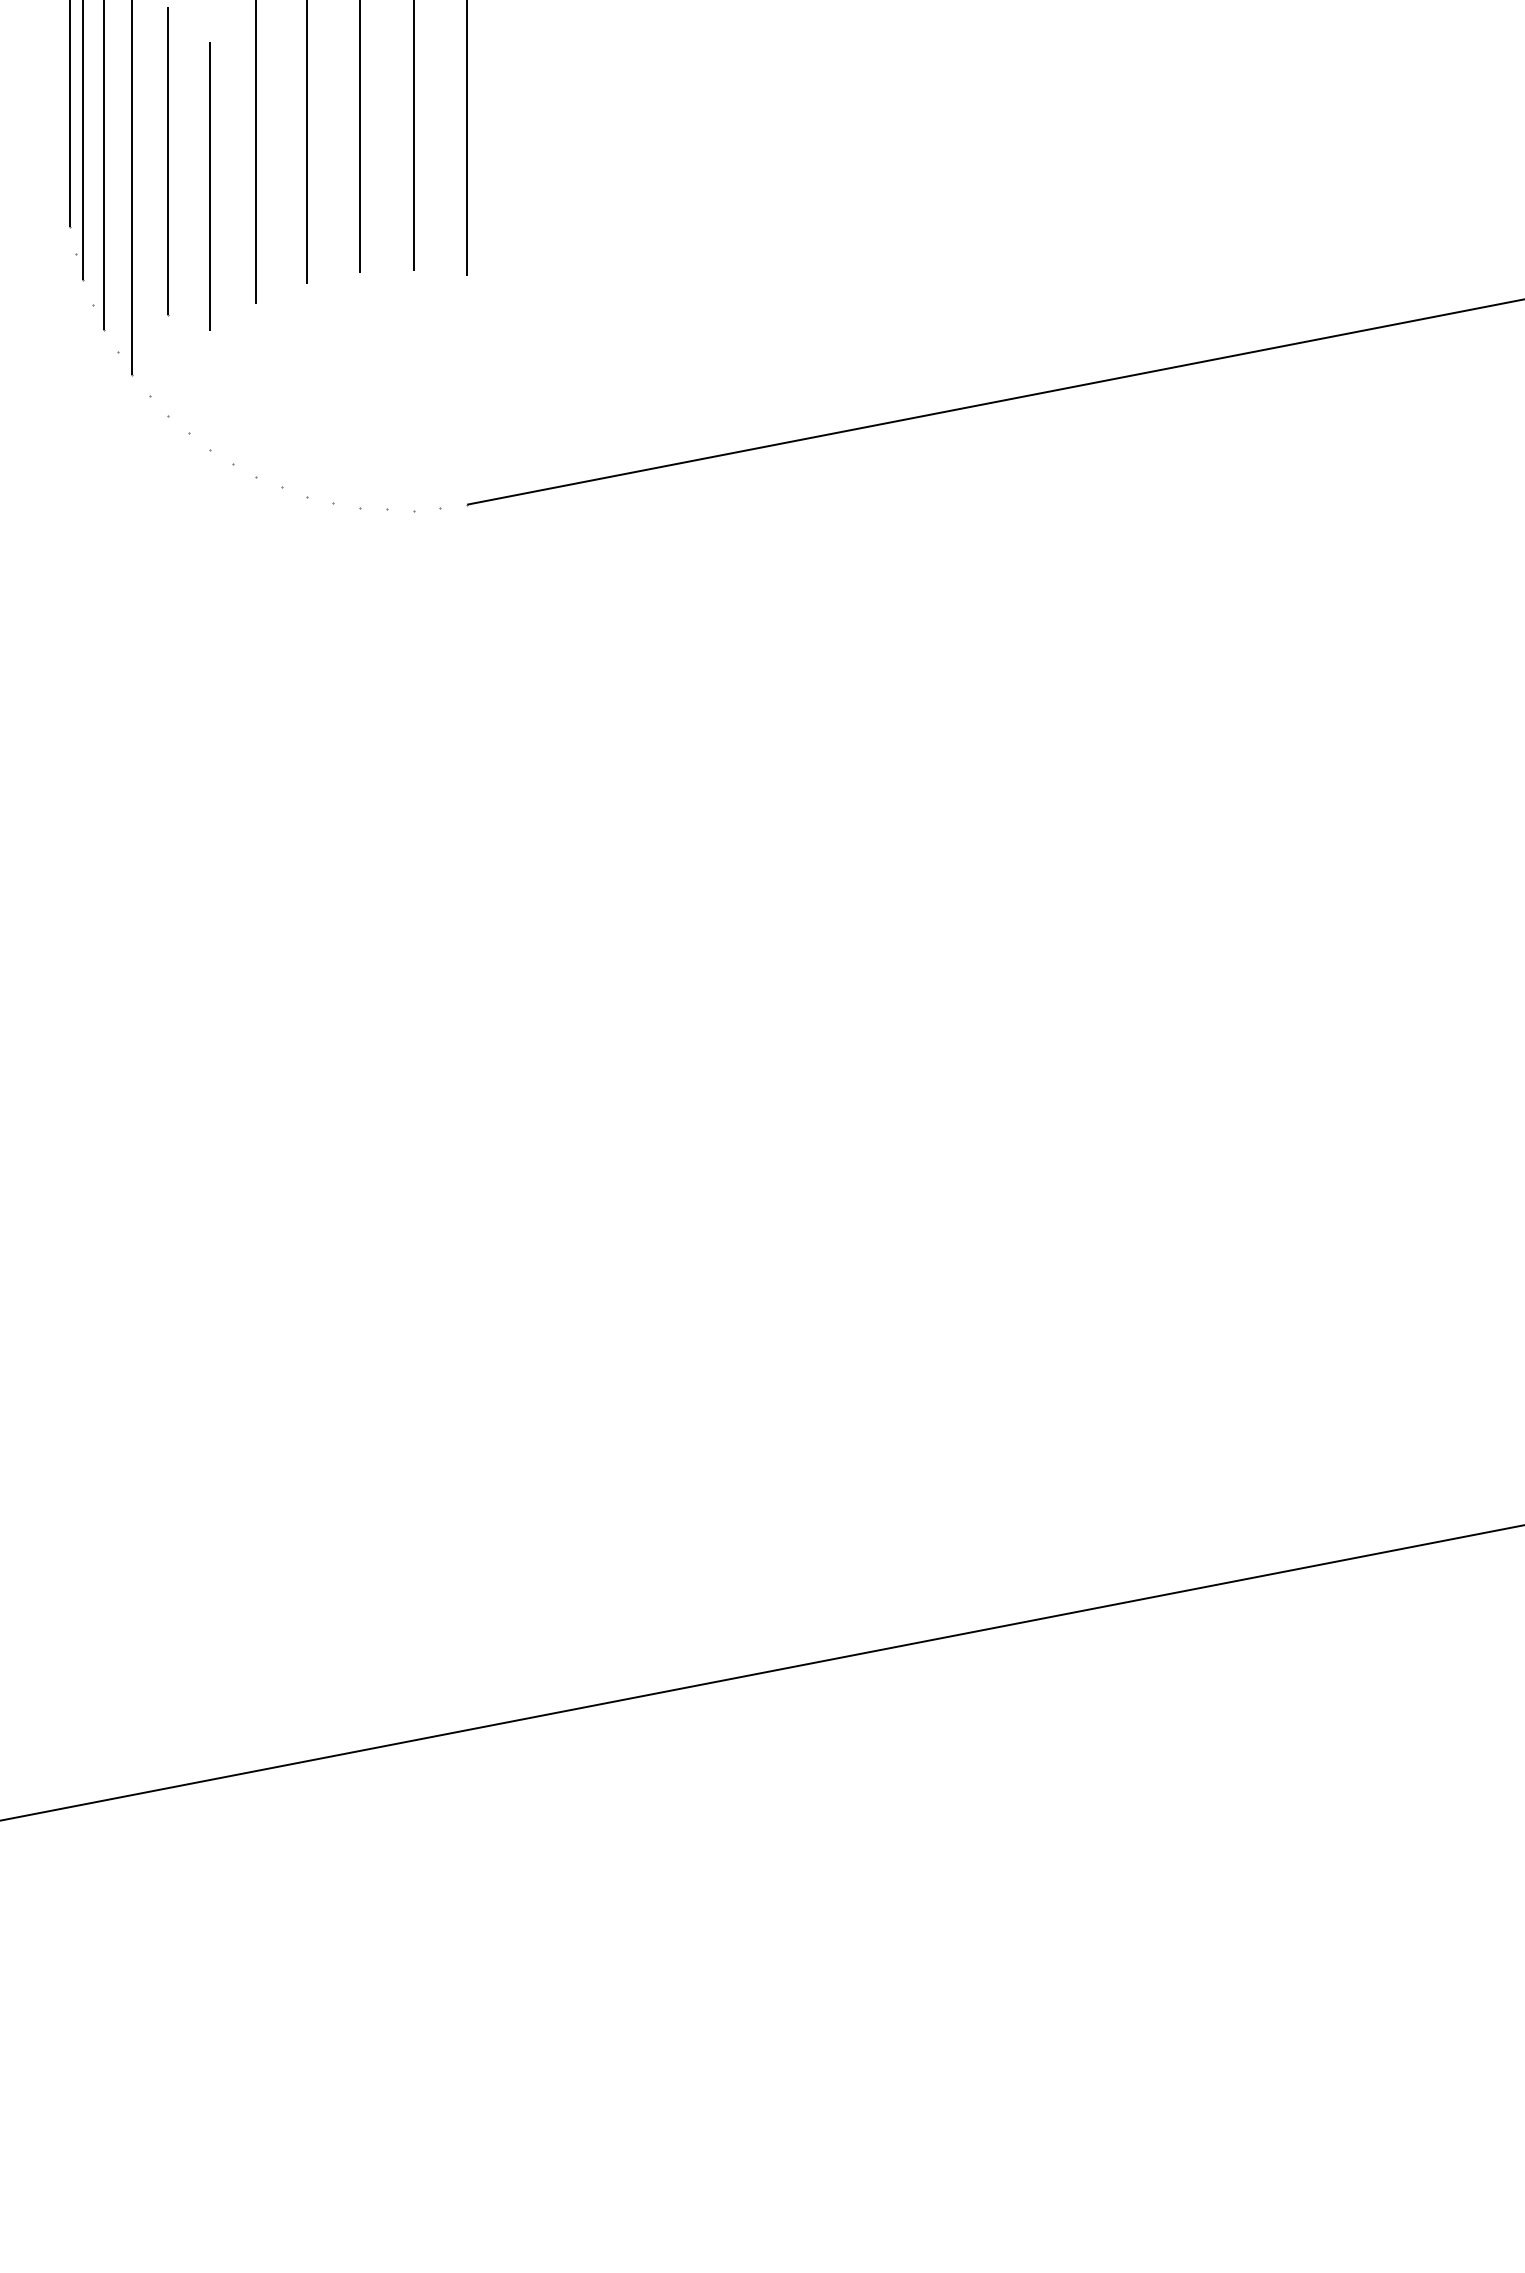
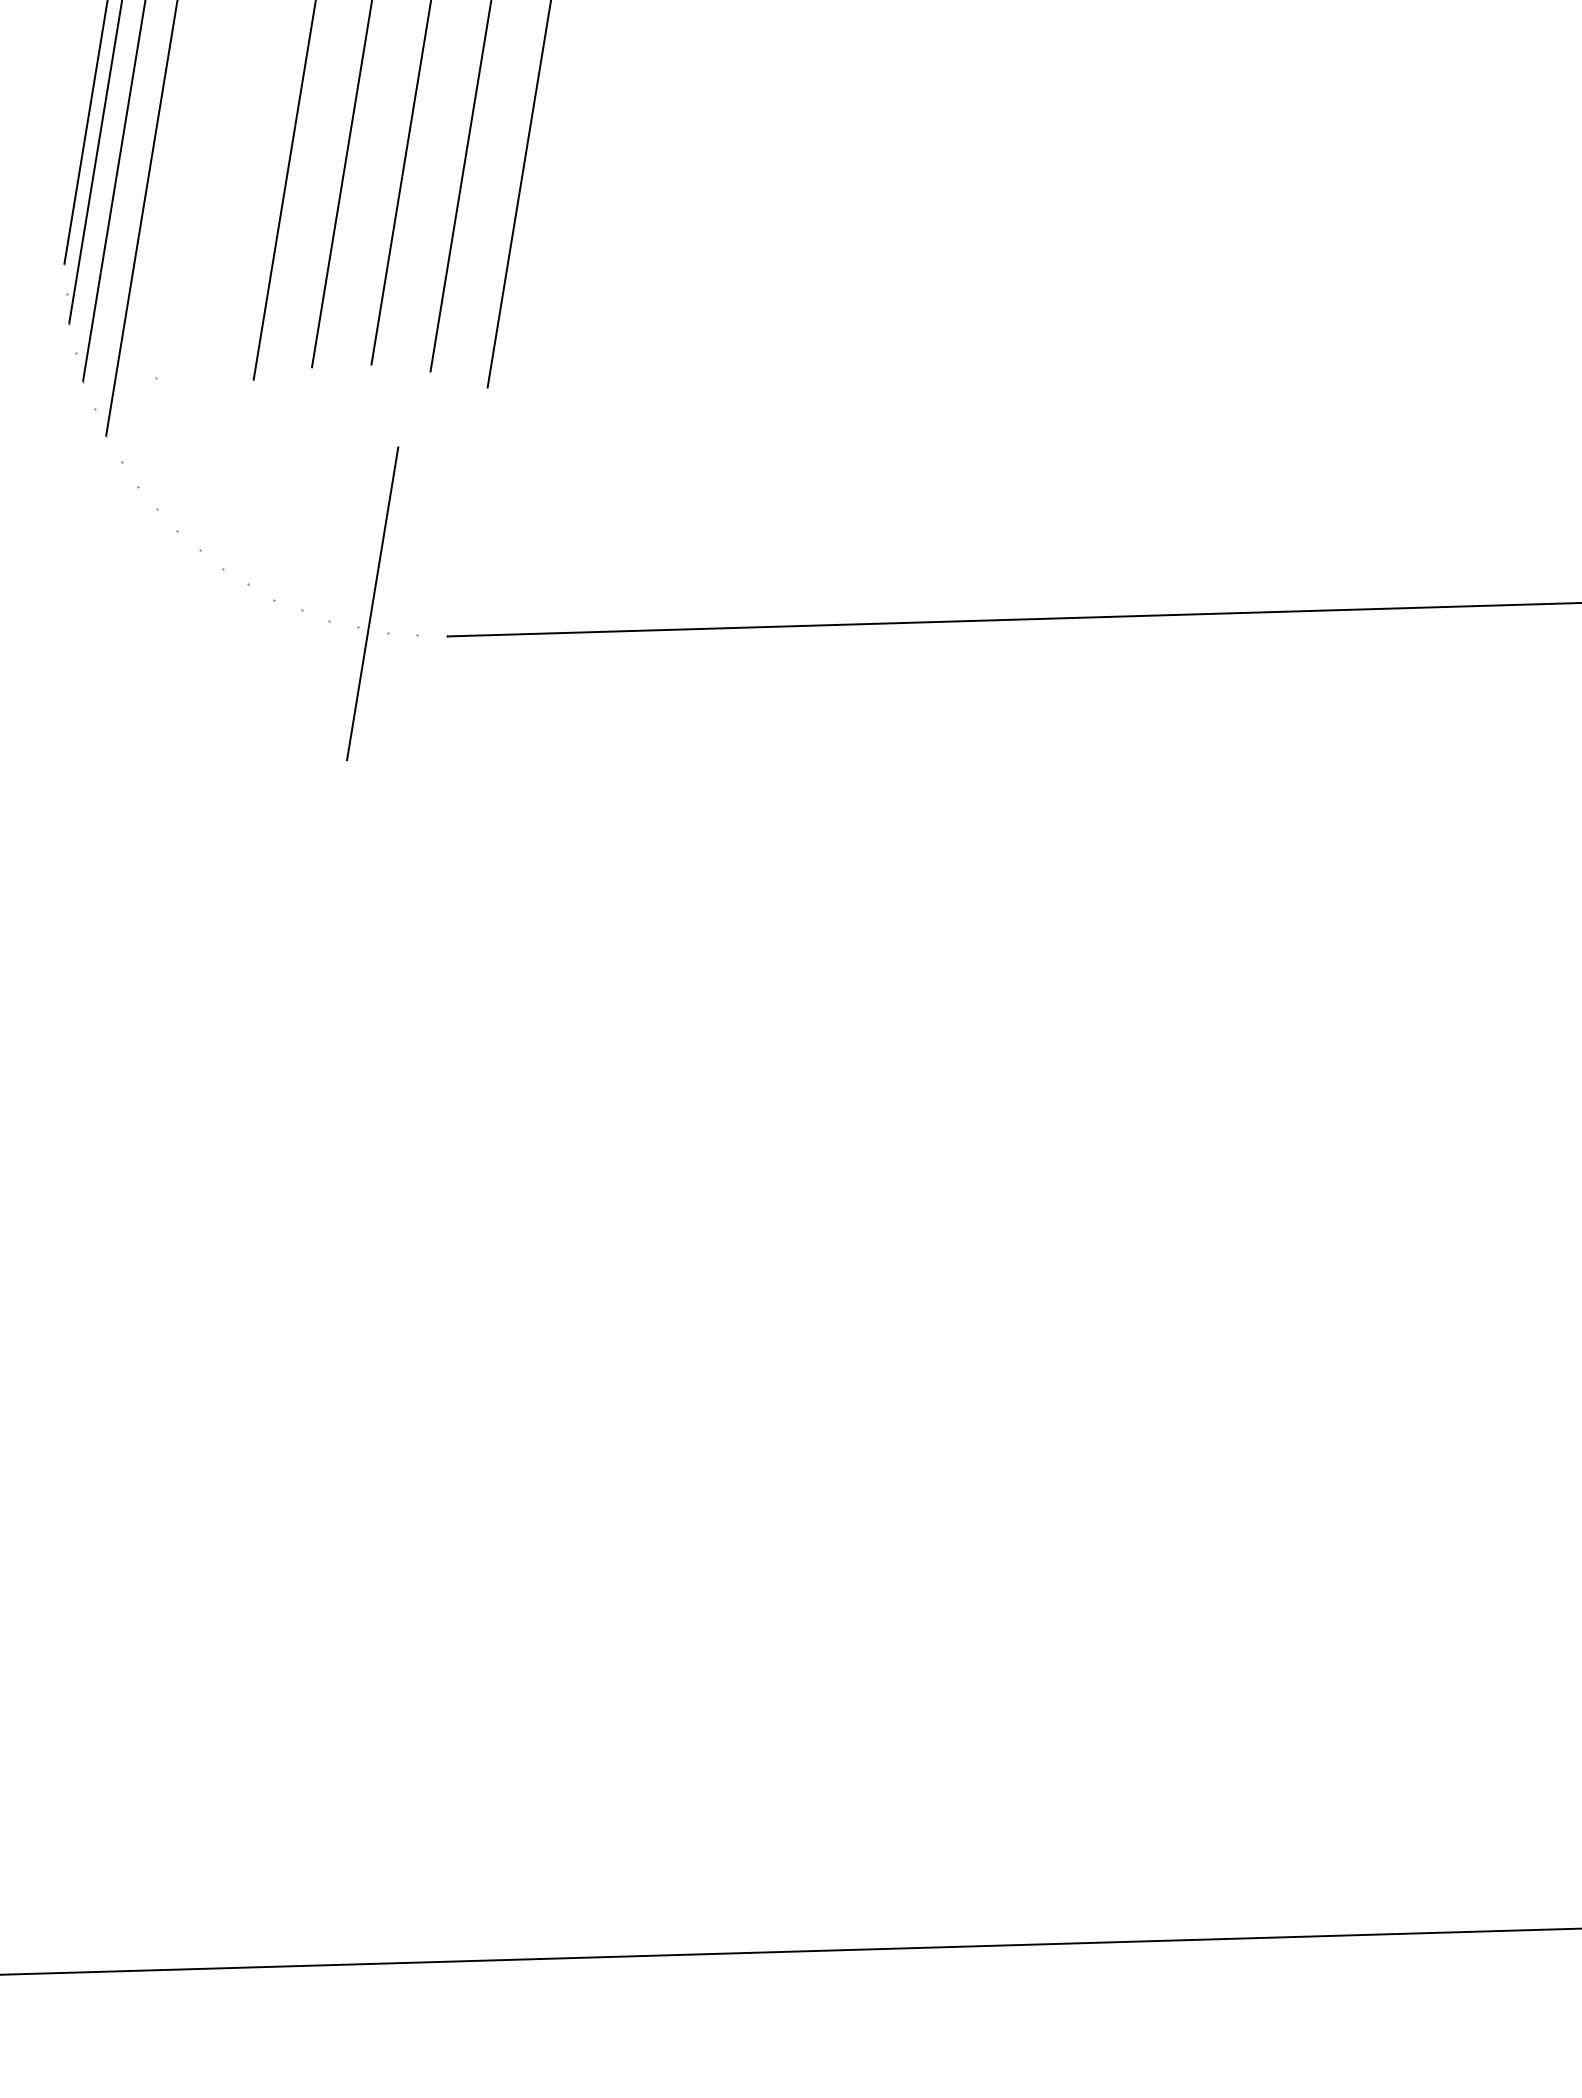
line: (168, 161) -> (183, 210), removed
line: (209, 186) -> (372, 603), moved

